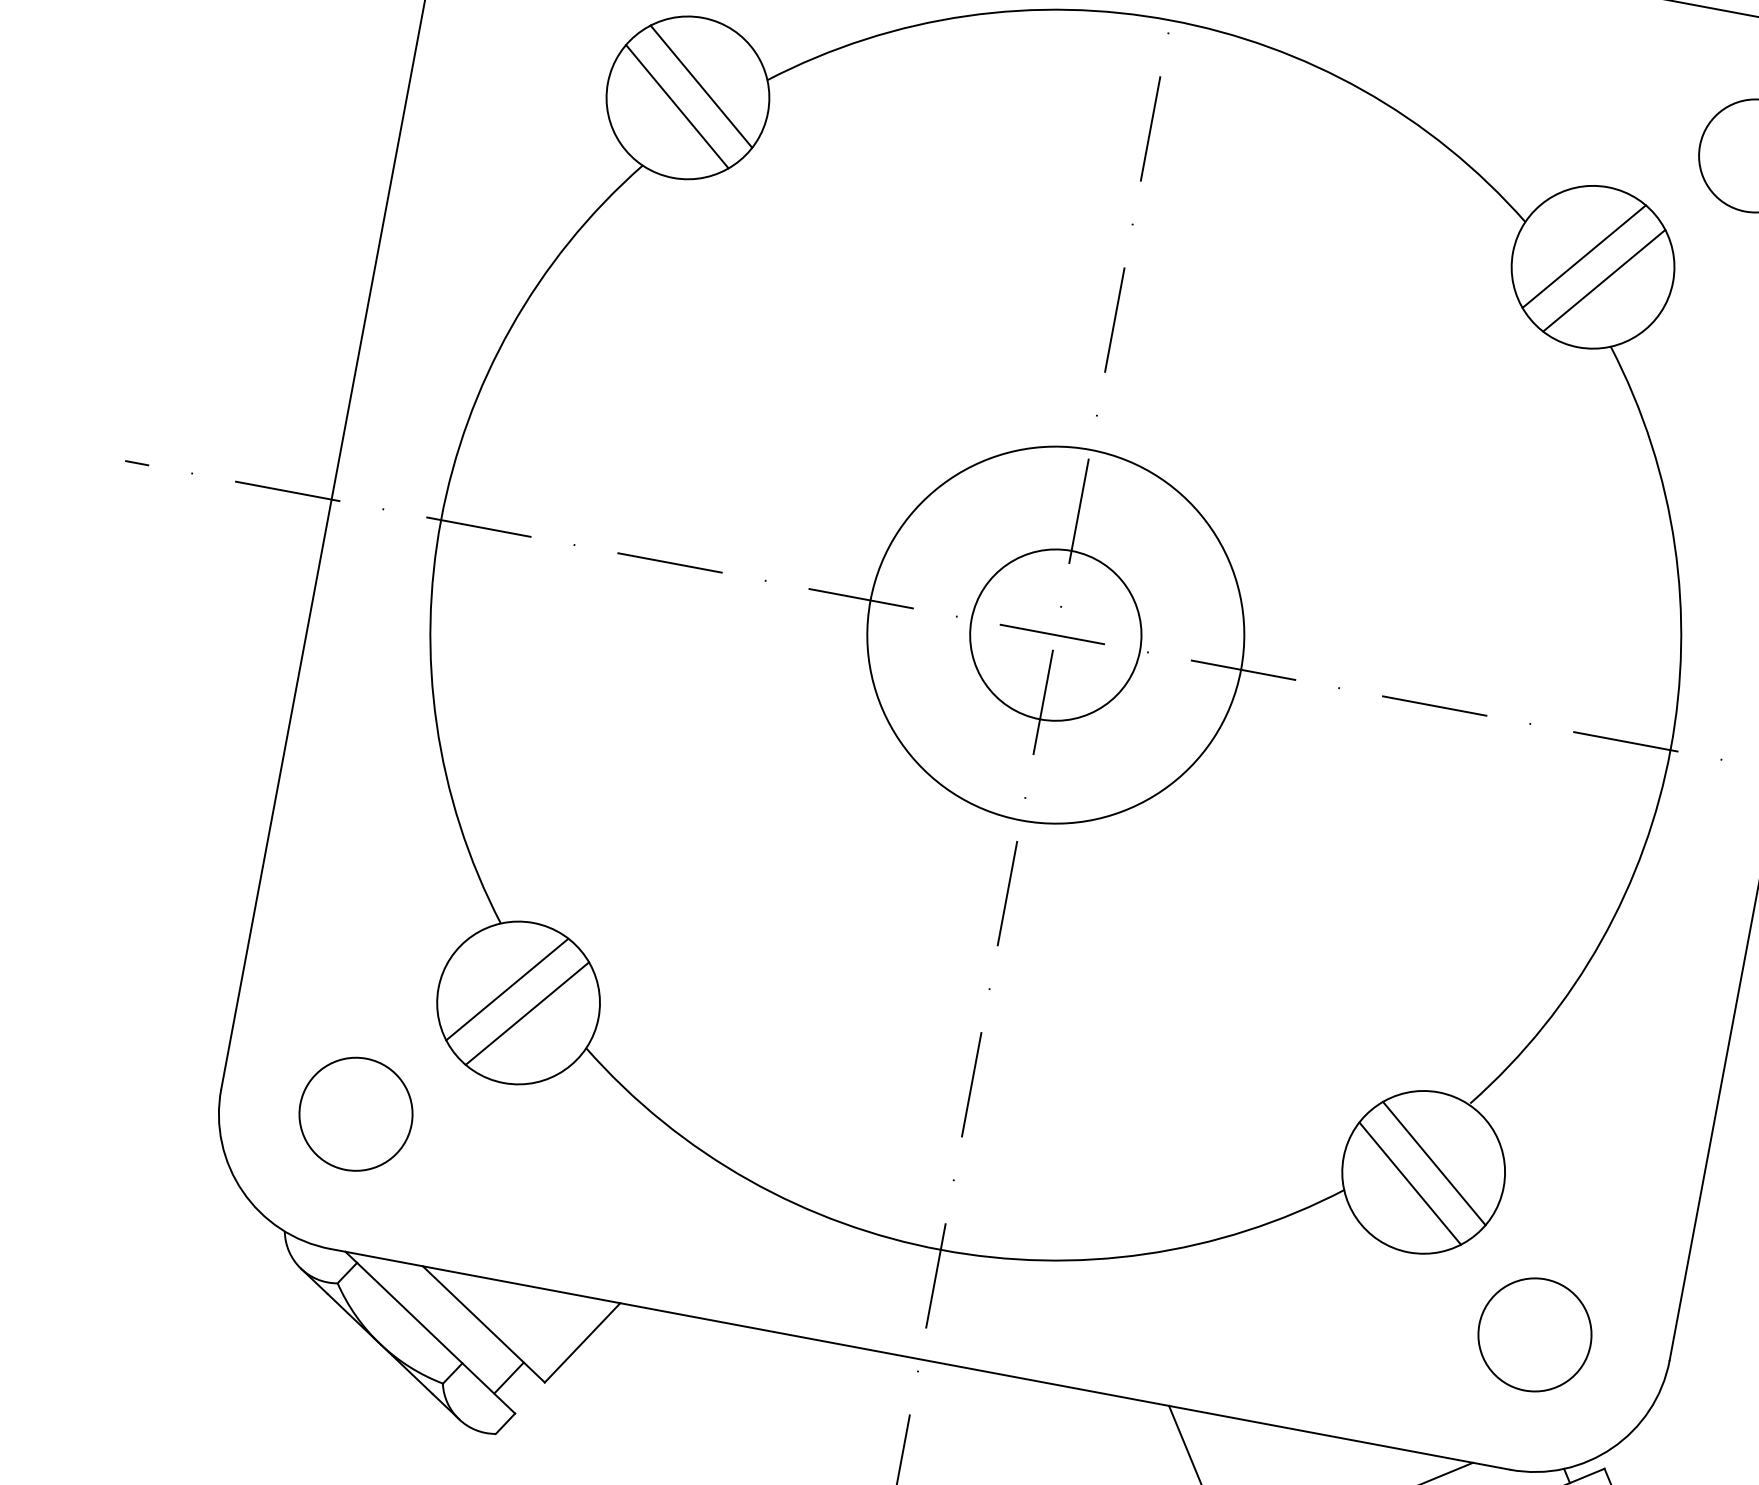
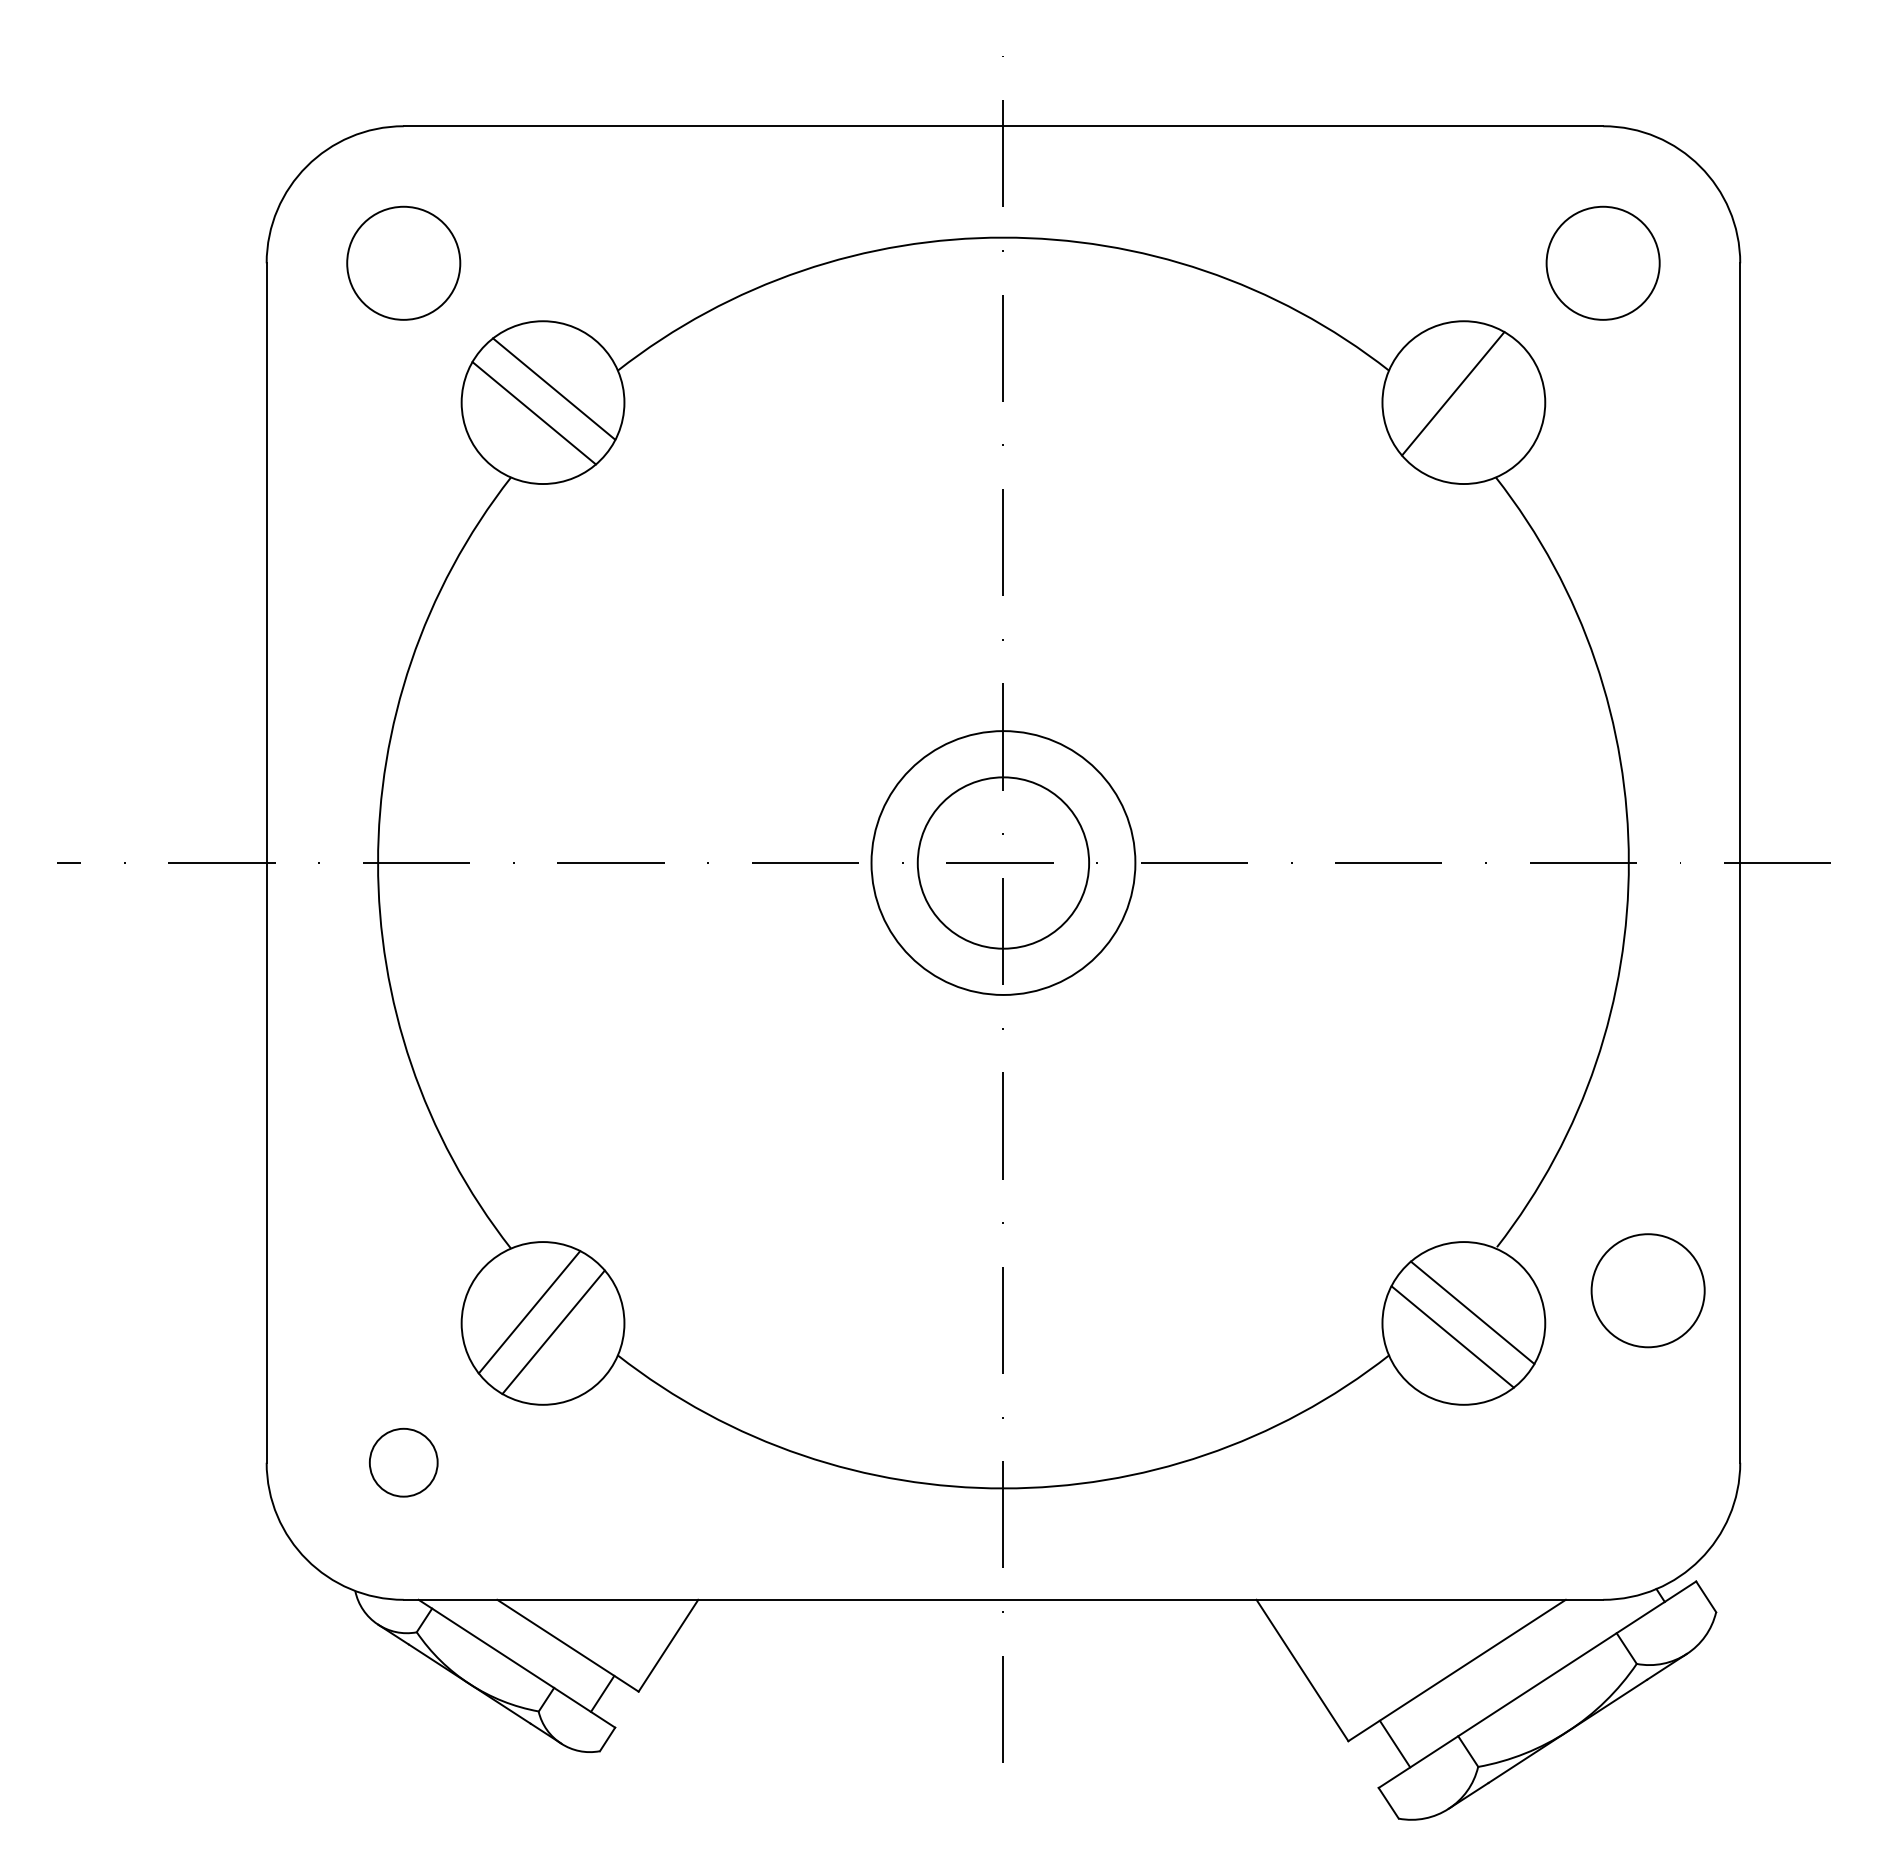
line: (1604, 280) -> (1477, 413), removed
circle: (1054, 634) -> (1002, 862), size x0.7
circle: (355, 1114) -> (403, 1462), size x0.6
circle: (1534, 1334) -> (1647, 1290), moved

